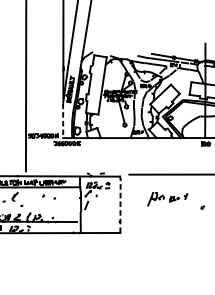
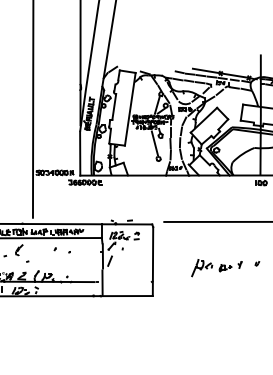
line: (63, 120) -> (80, 153), dashed -> solid
part: (167, 199) -> (216, 268), moved
line: (120, 205) -> (153, 261), dashed -> solid

